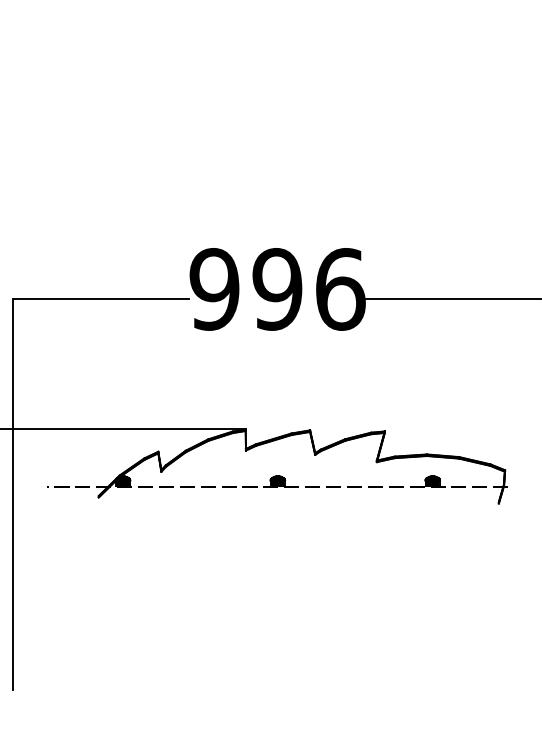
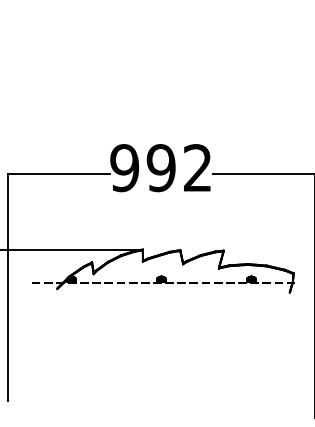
text: (339, 290) -> (197, 168), 996 -> 992

